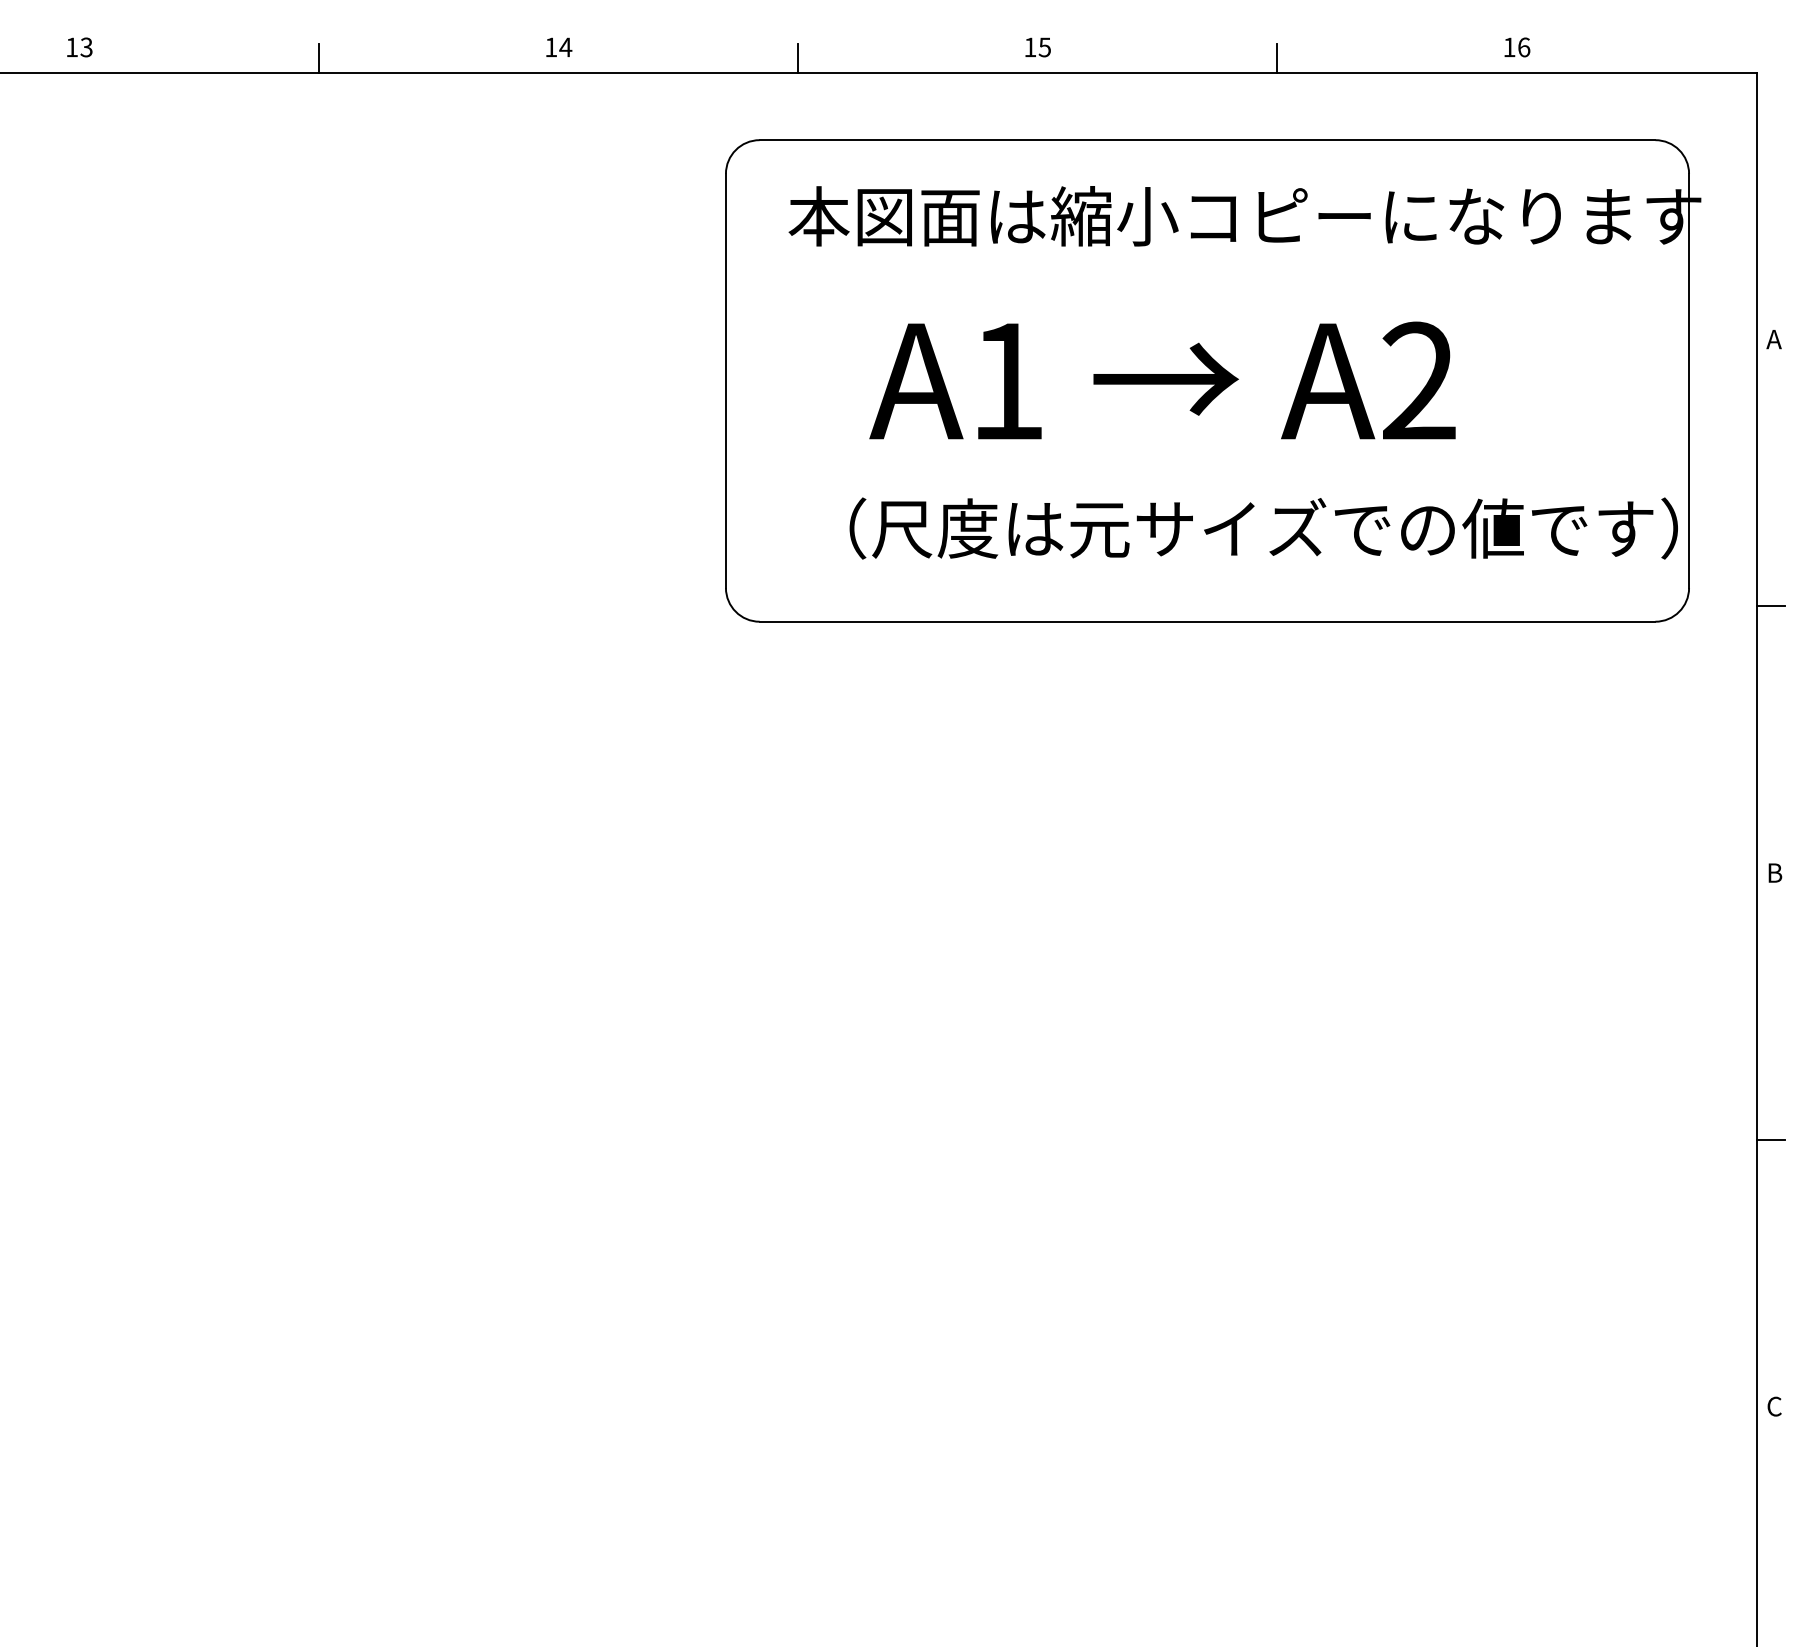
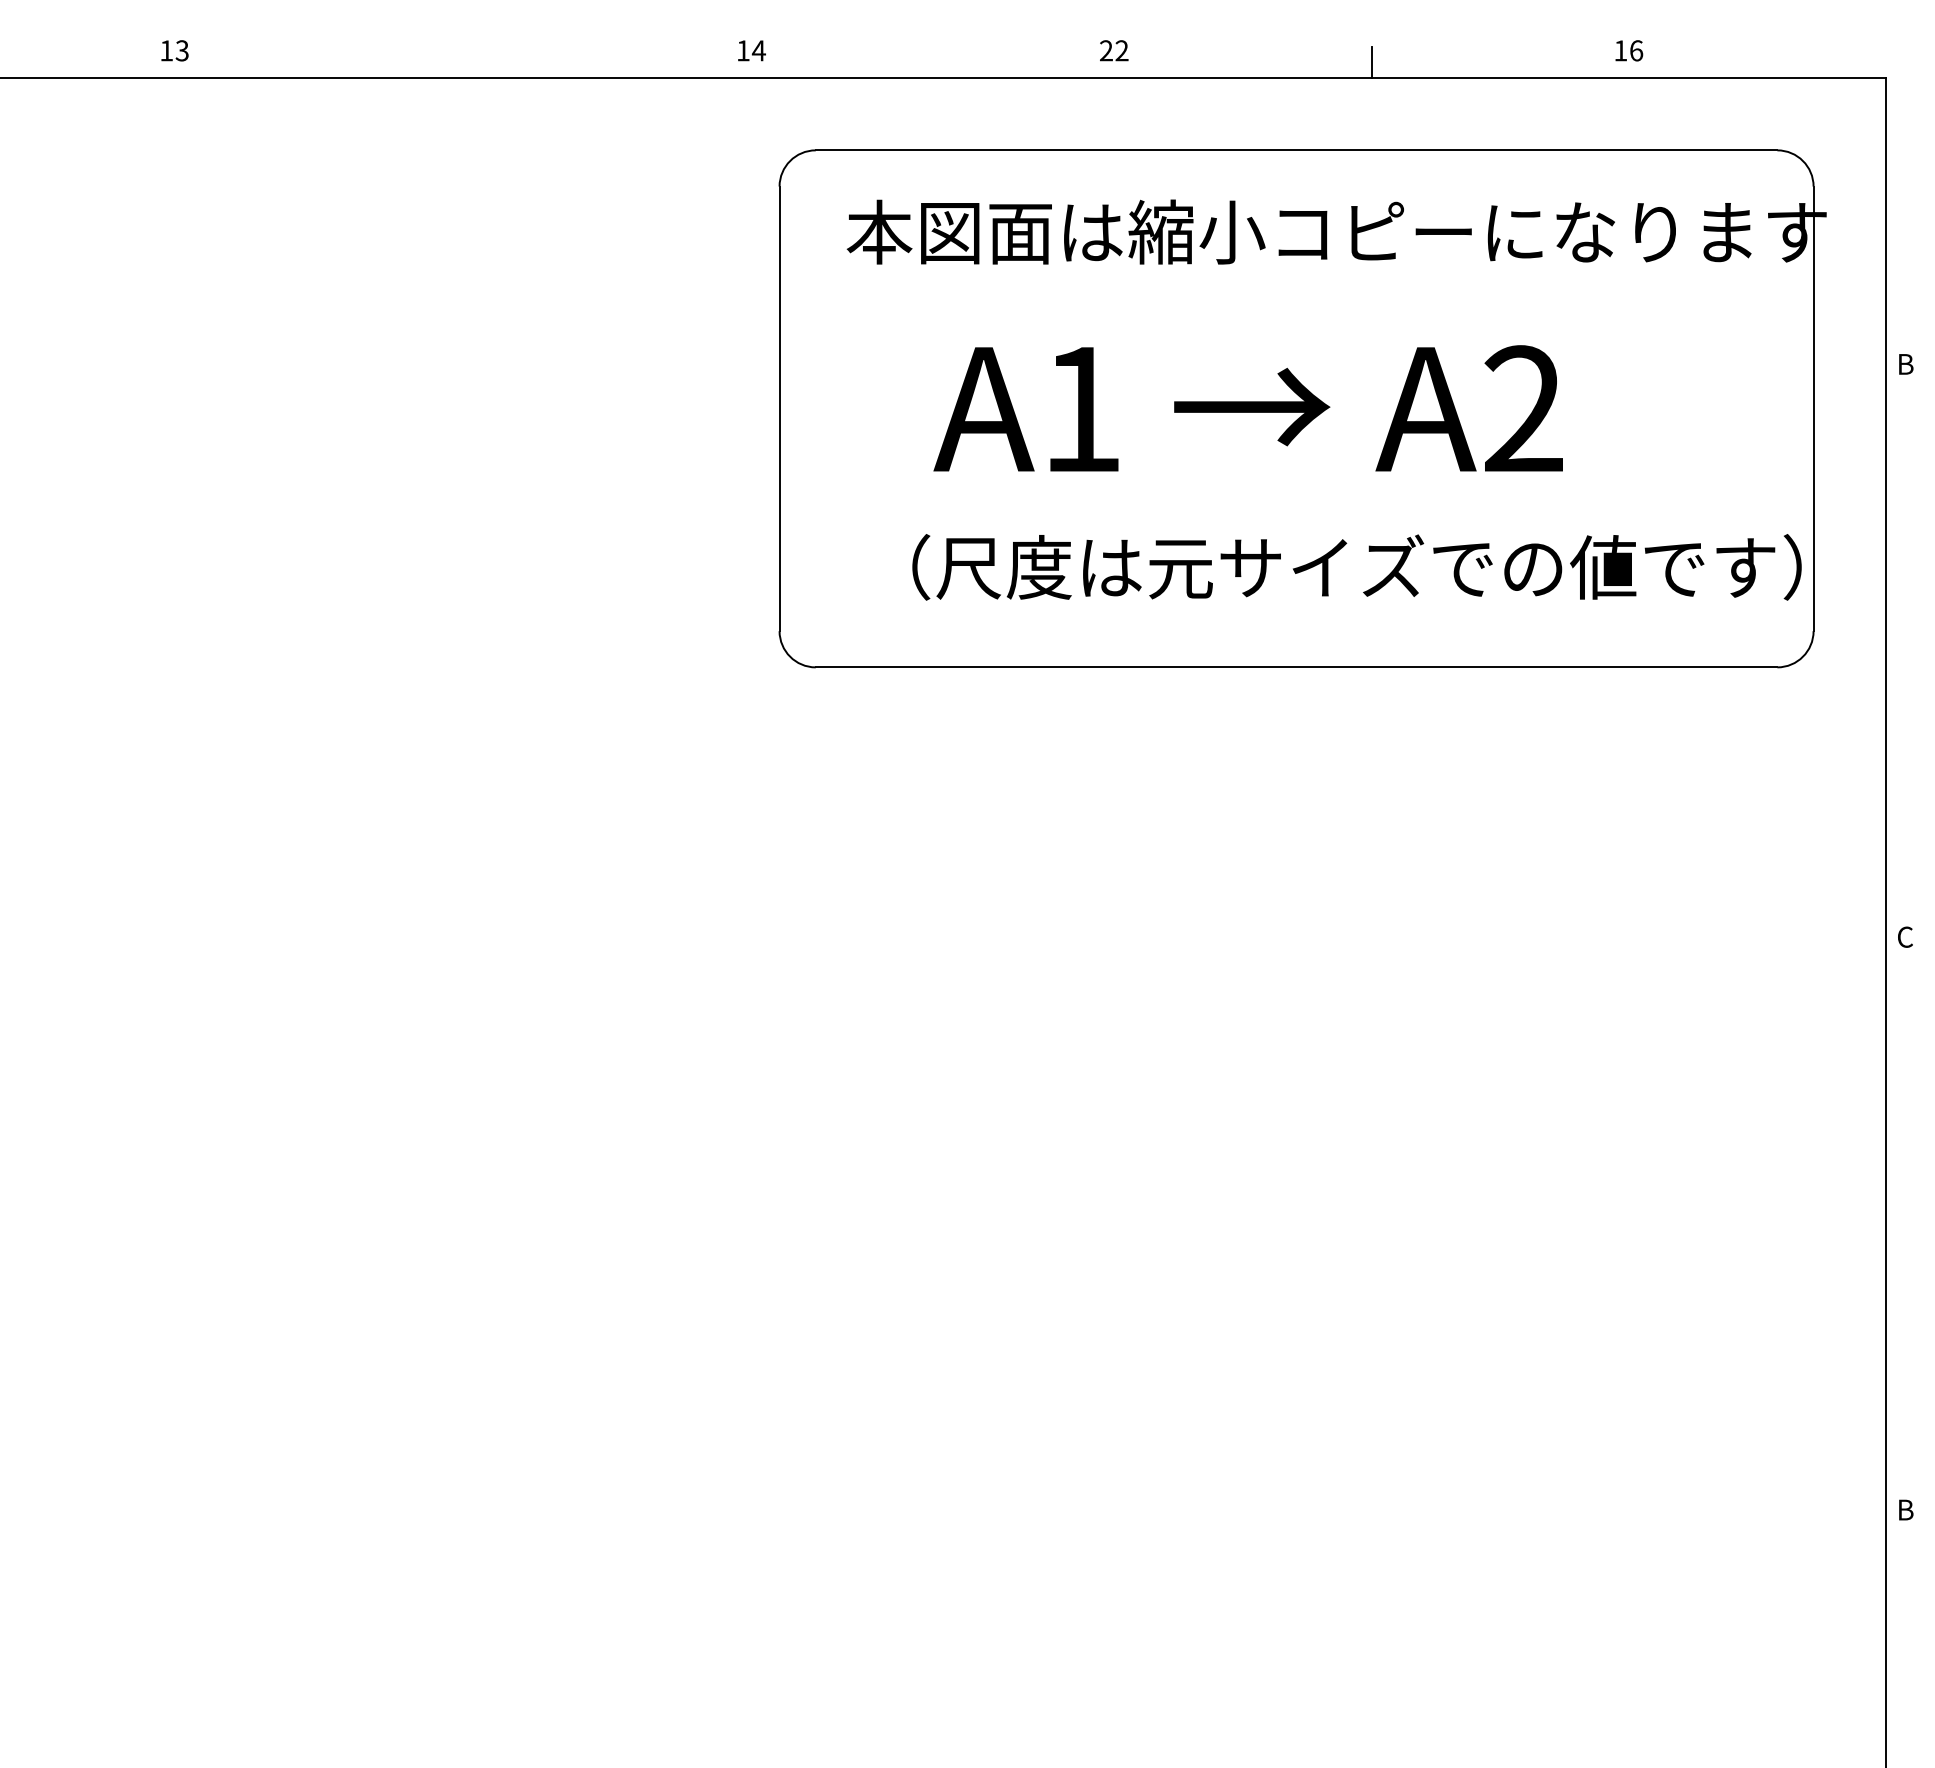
text: (559, 46) -> (752, 49), moved
text: (79, 47) -> (174, 50), moved
text: (1037, 47) -> (1114, 50), 15 -> 22
line: (319, 57) -> (343, 61), removed
line: (798, 57) -> (857, 61), removed
text: (1774, 339) -> (1905, 364), A -> B
line: (1770, 606) -> (1900, 651), removed
text: (1774, 872) -> (1905, 936), B -> C
line: (1770, 1139) -> (1900, 1223), removed
text: (1774, 1406) -> (1905, 1509), C -> B

